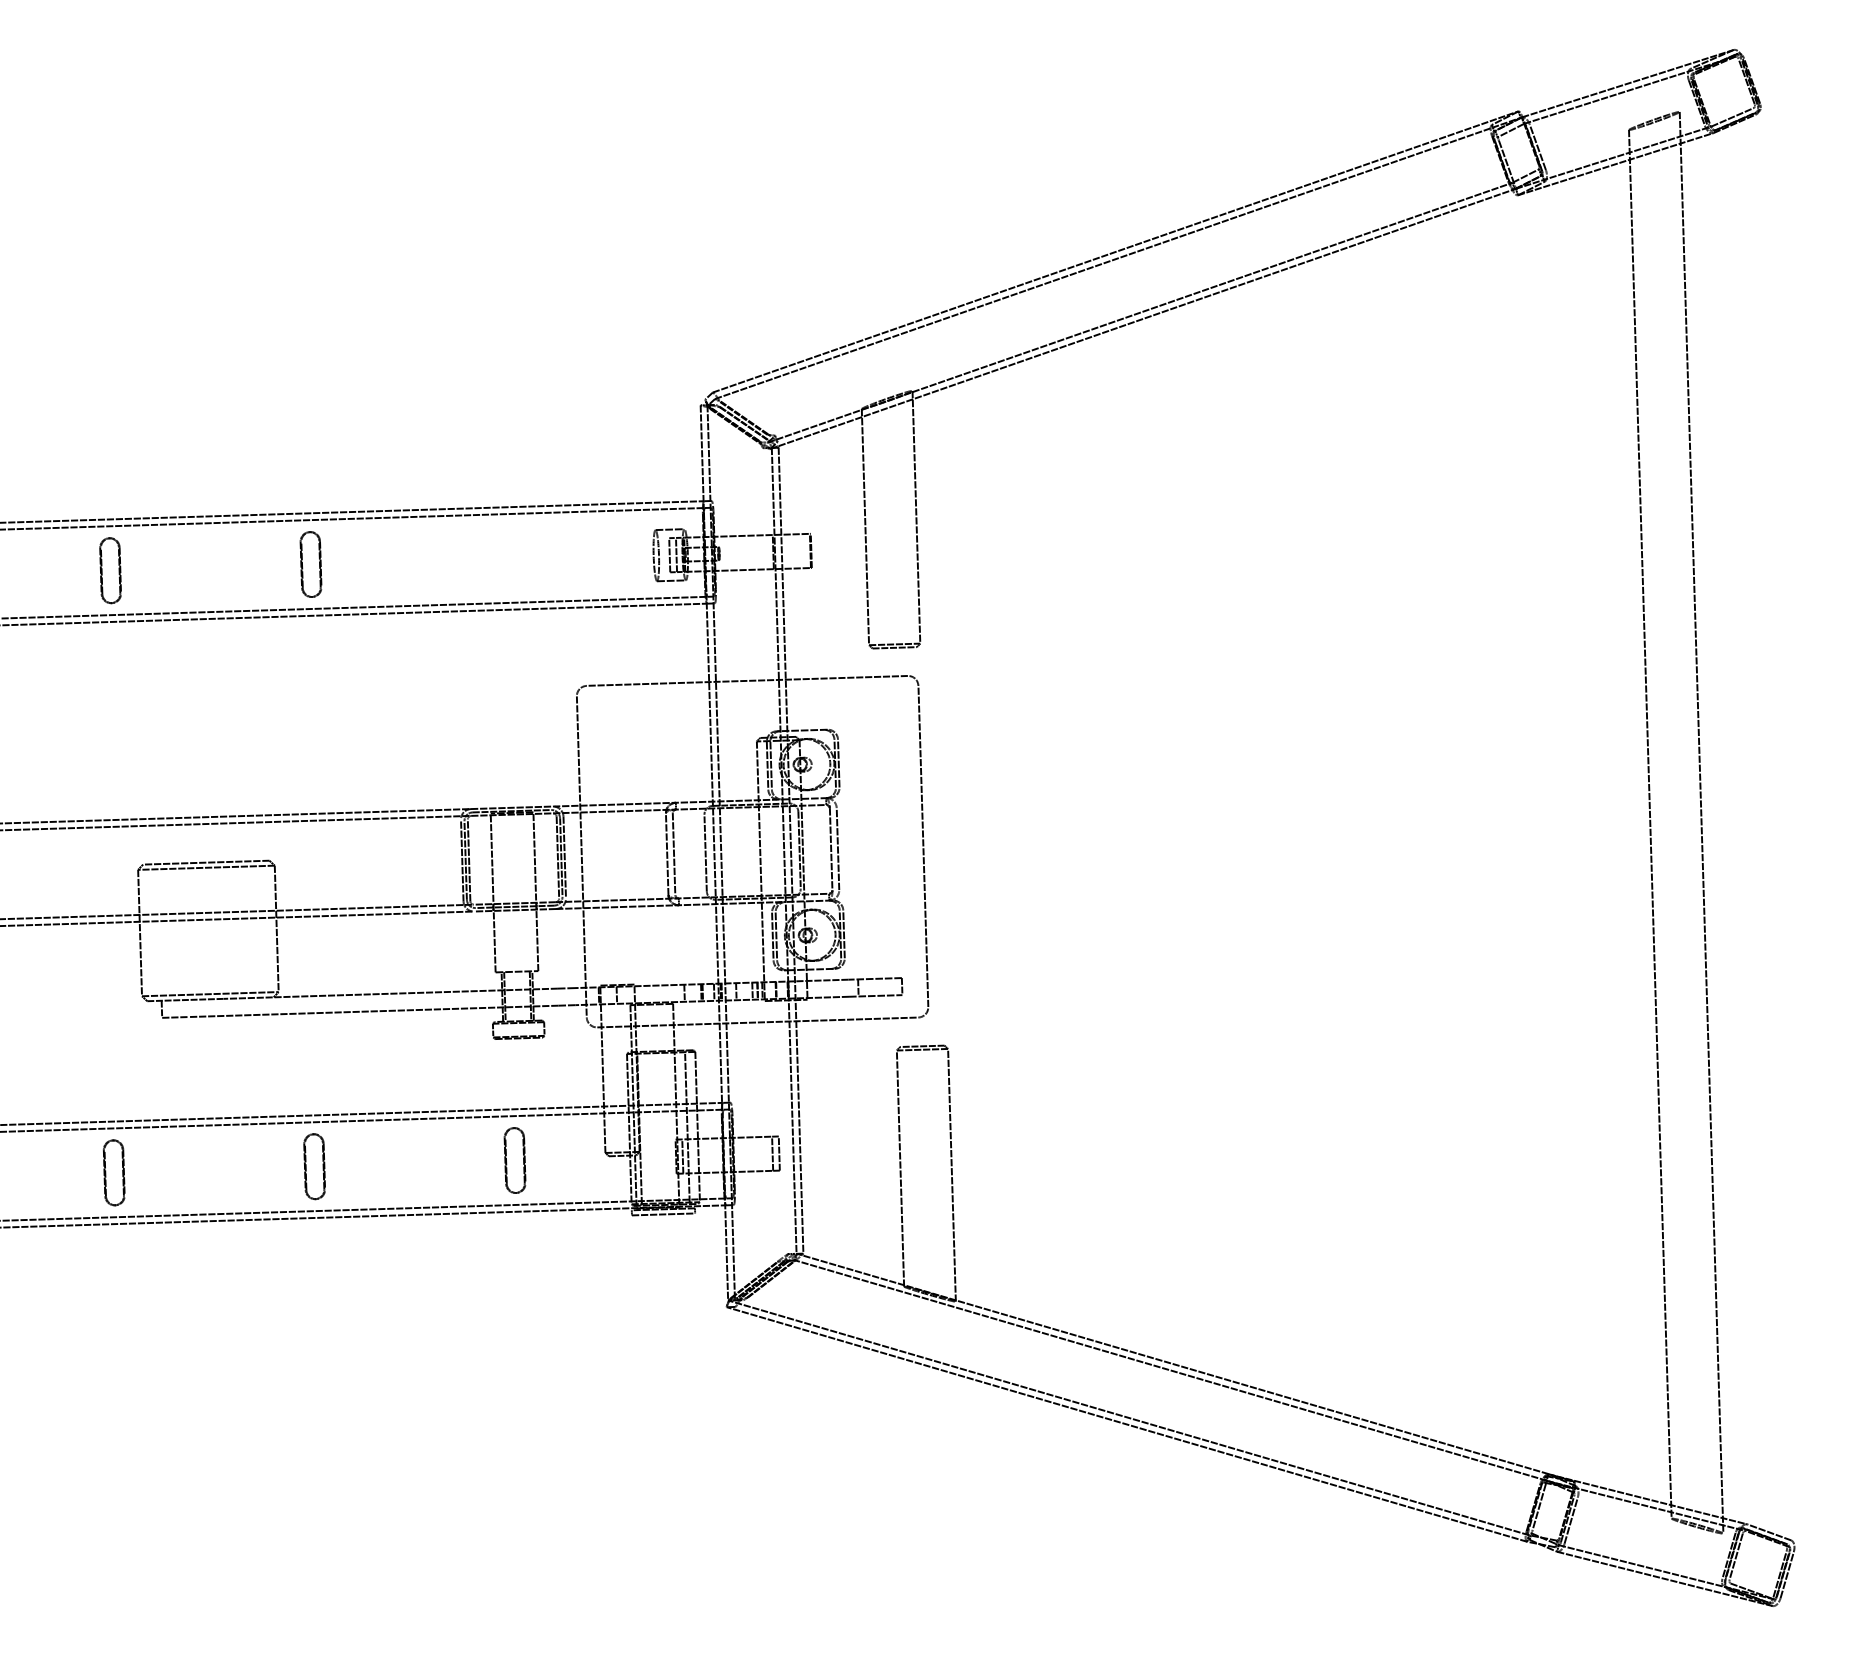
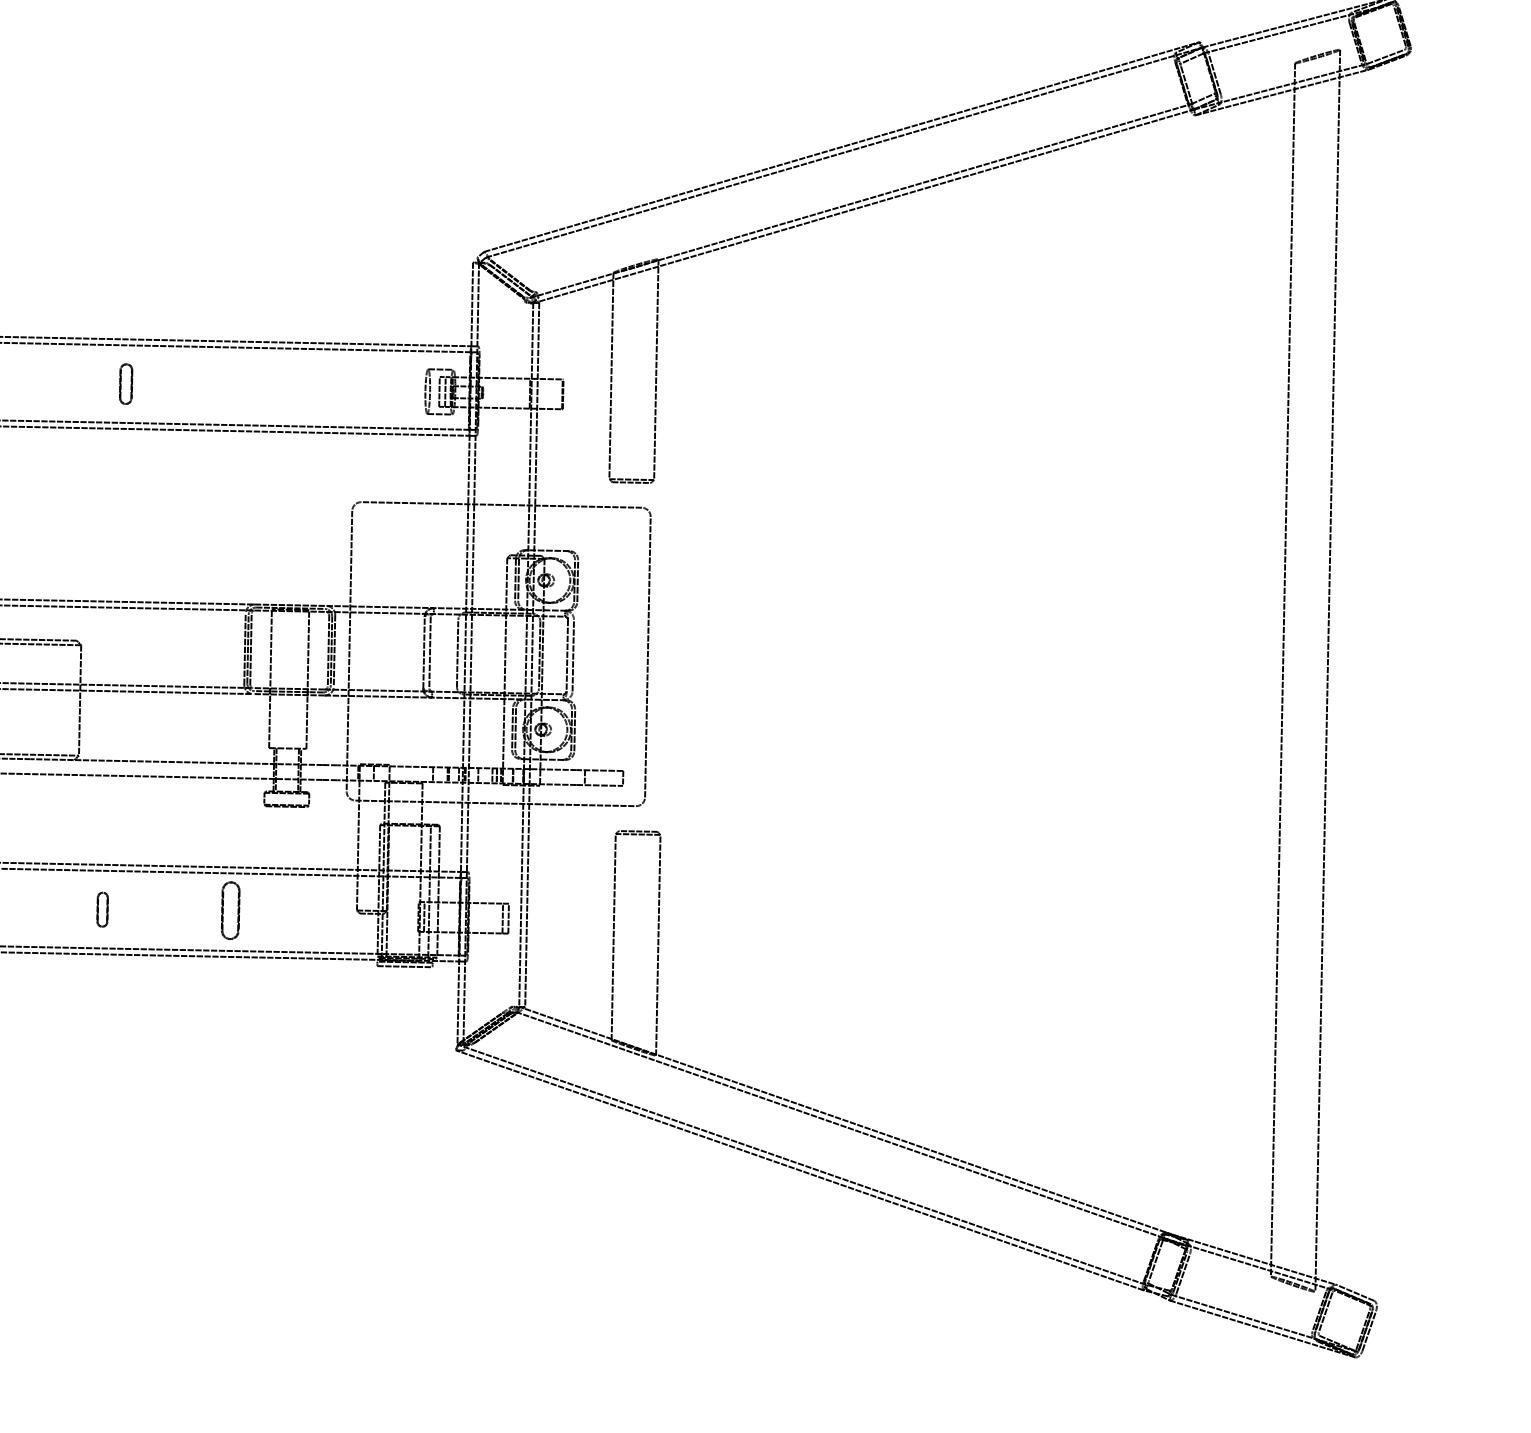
part: (310, 564) -> (125, 384), size x0.7
part: (514, 1160) -> (230, 910), moved
part: (314, 1166) -> (102, 909), size x0.6

